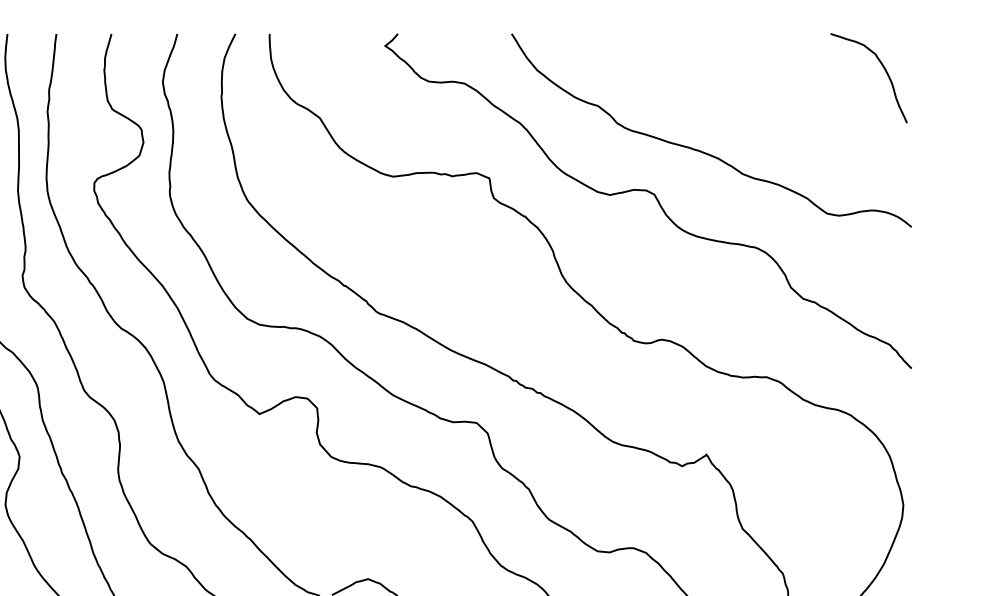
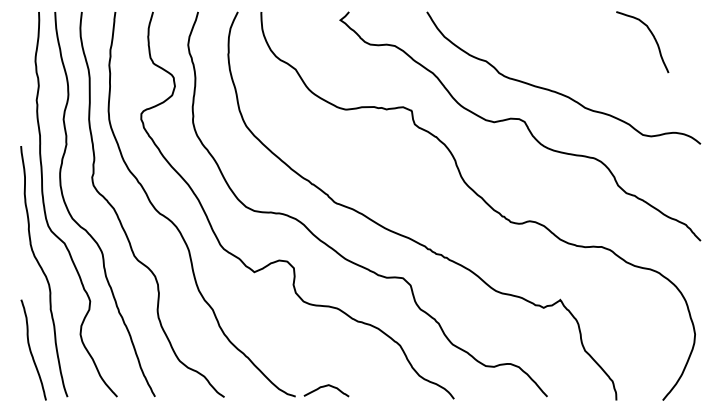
curve: (883, 69) -> (652, 36), moved

